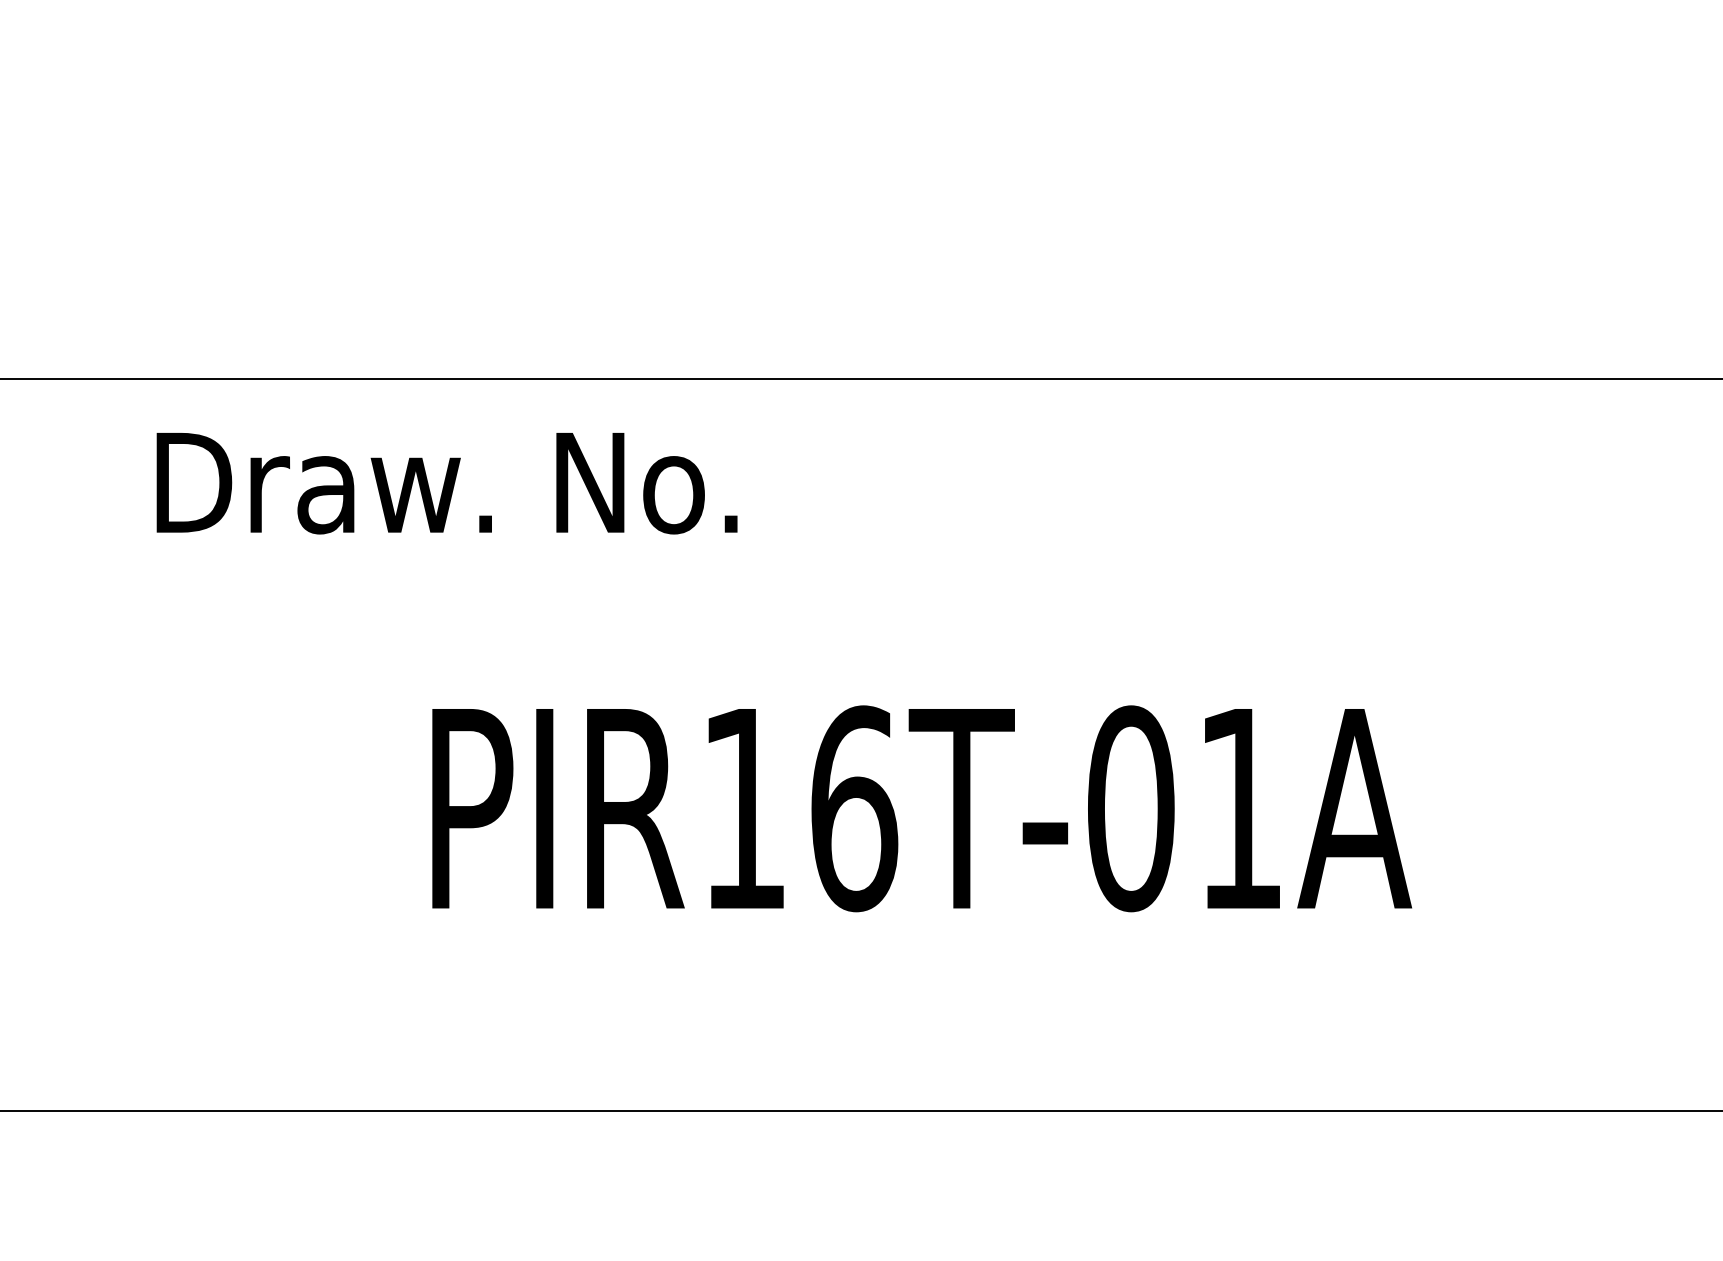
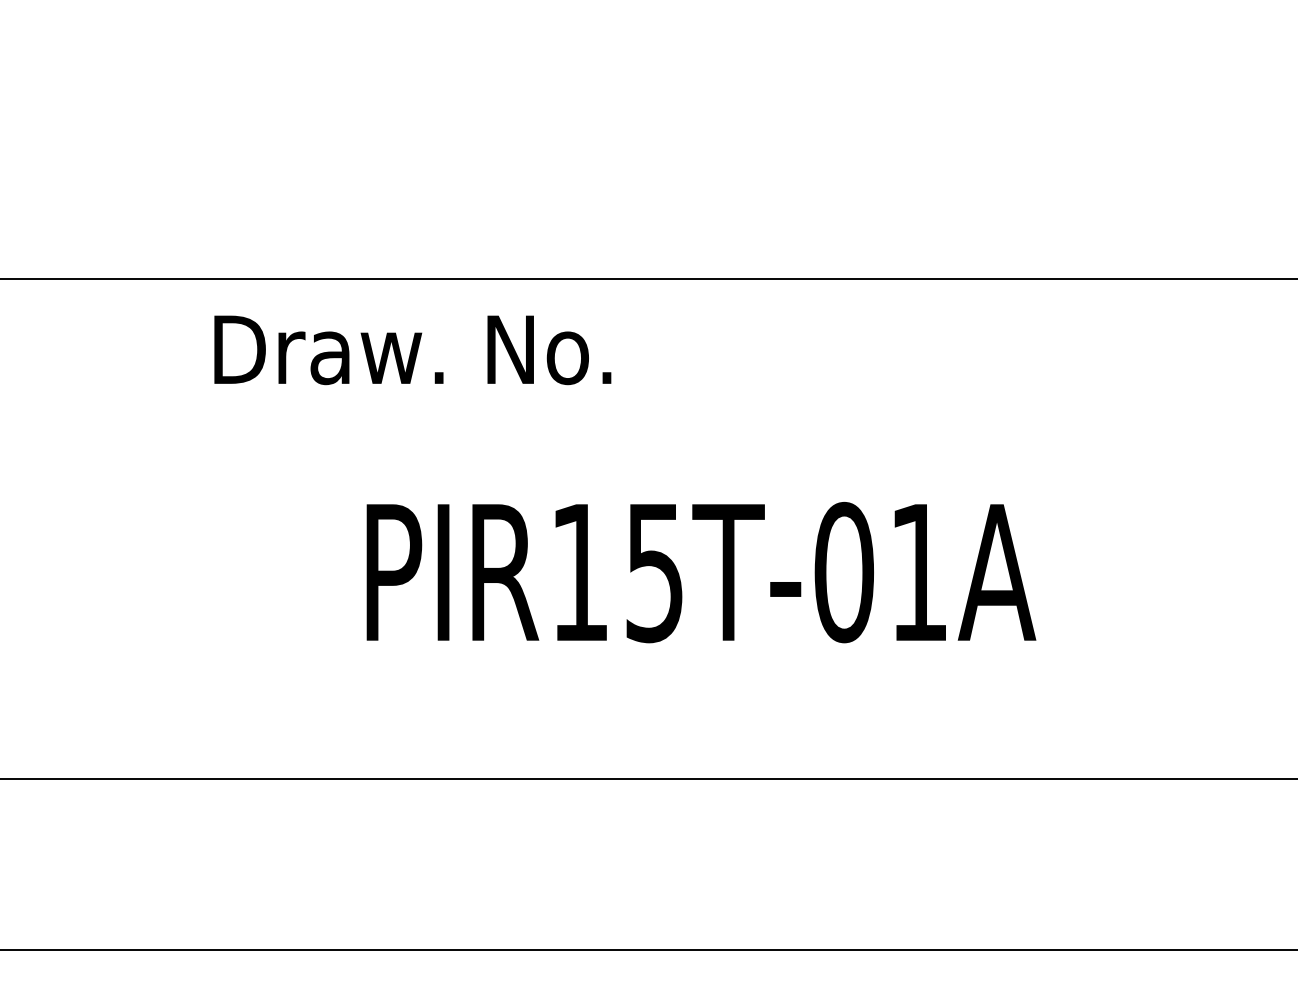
text: (446, 483) -> (412, 350), moved
text: (854, 808) -> (655, 572), PIR16T-01A -> PIR15T-01A

